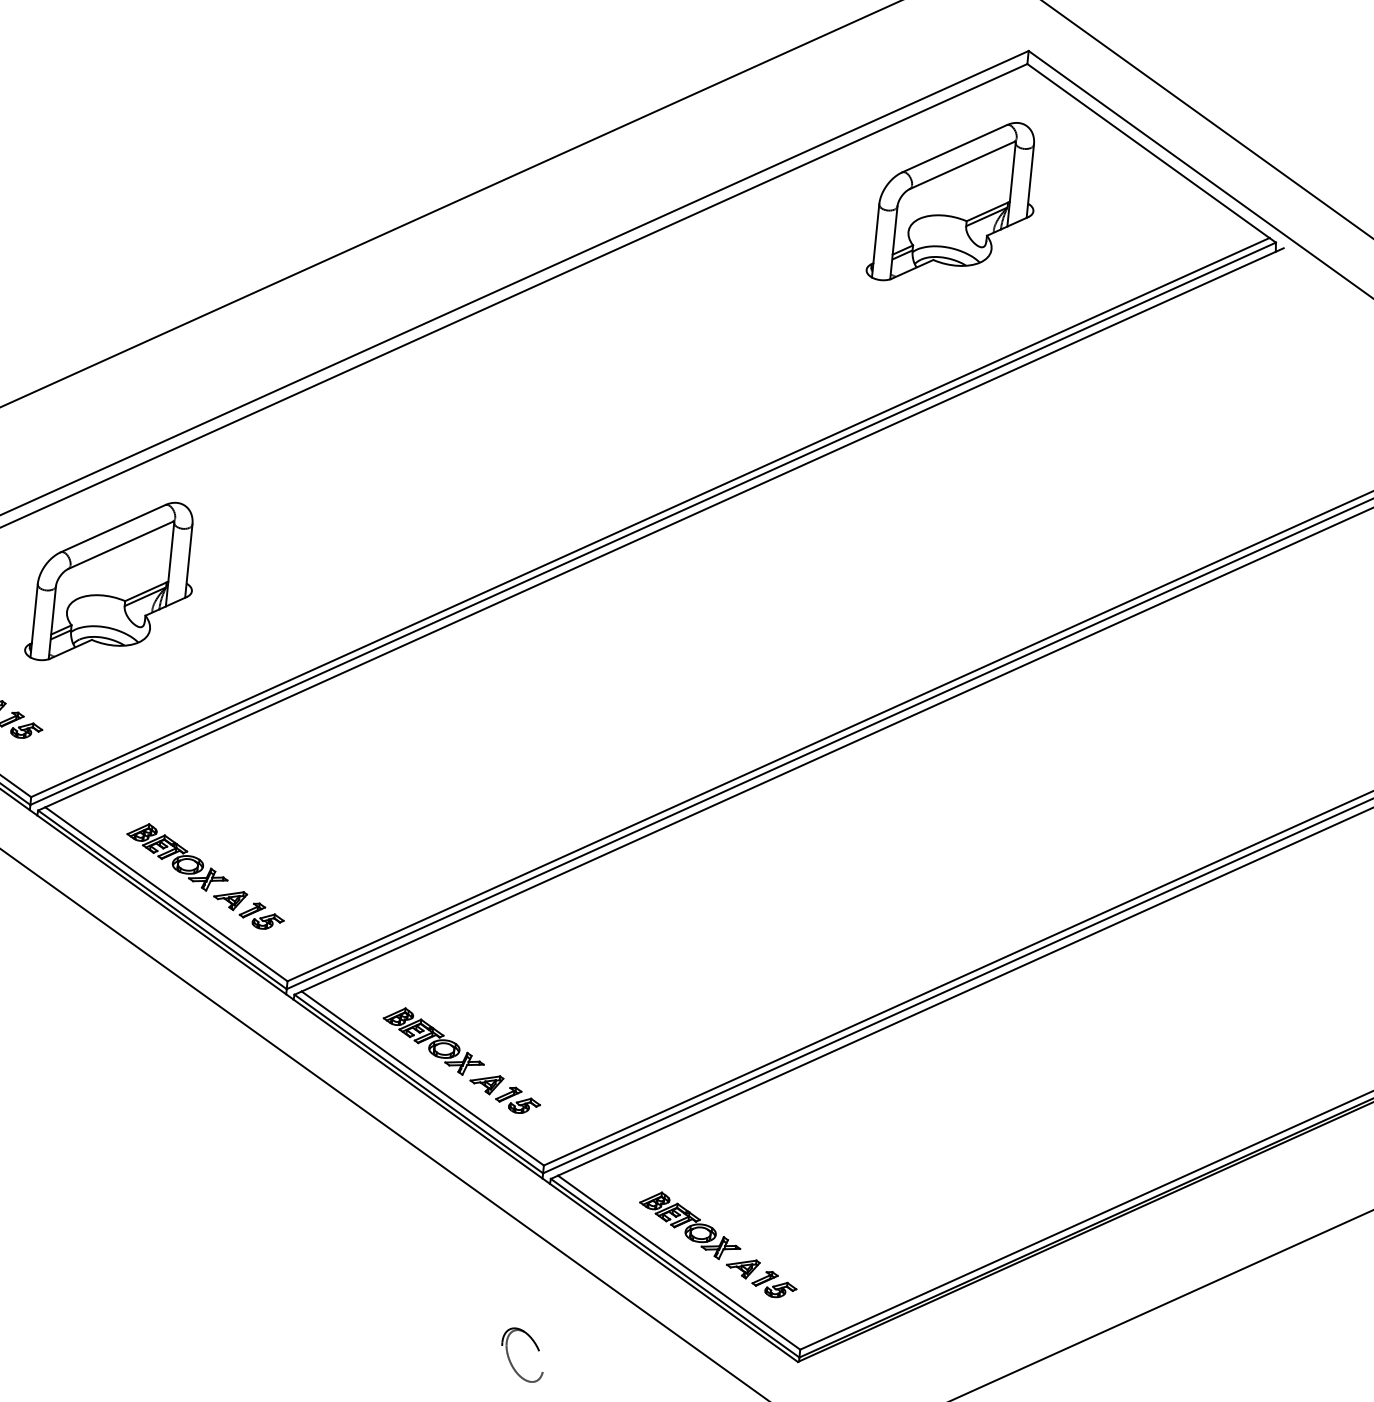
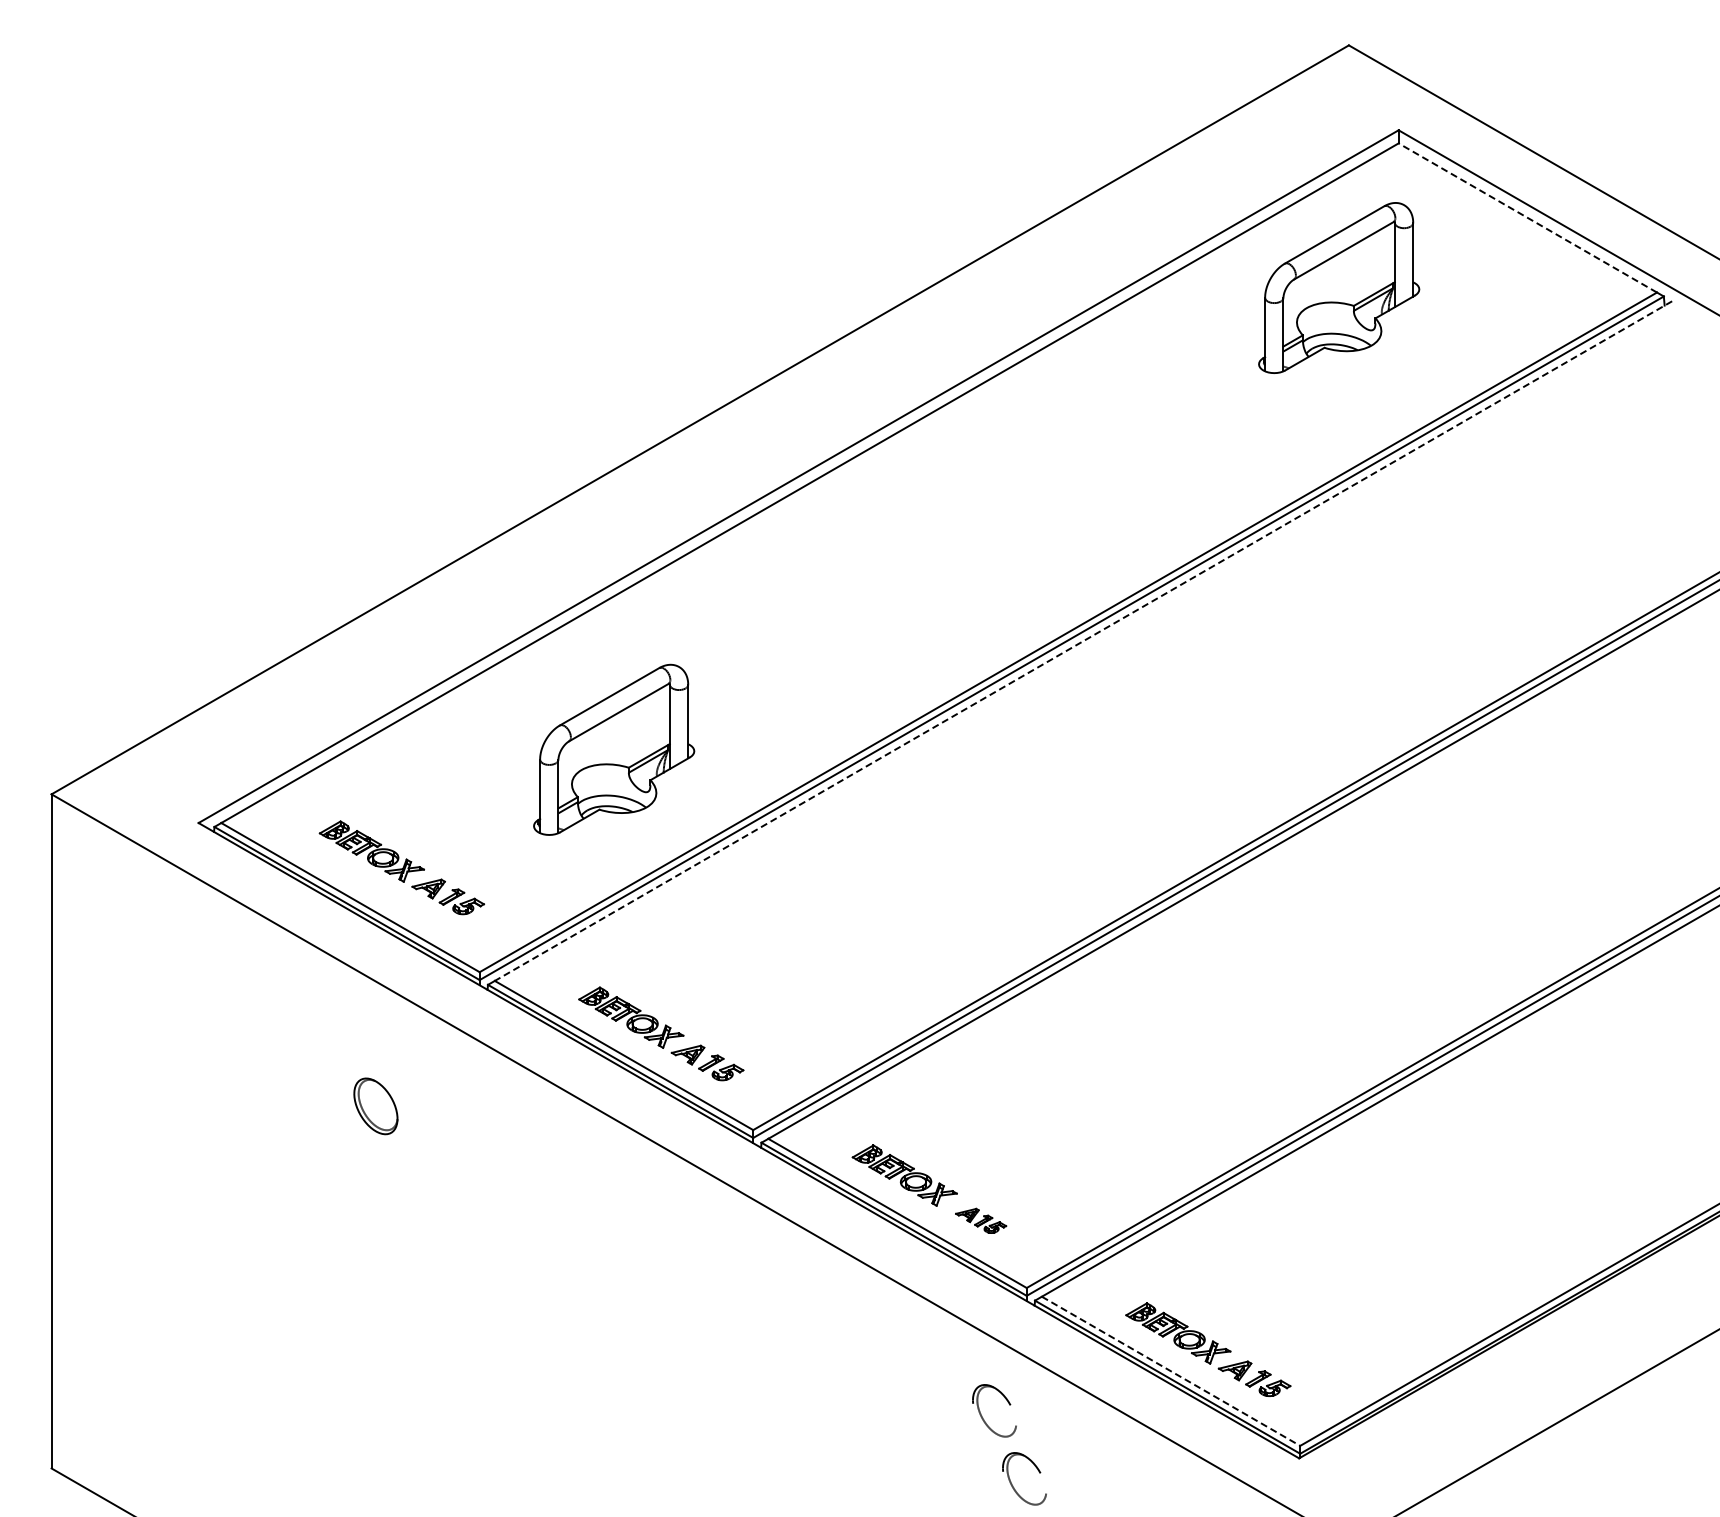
line: (1148, 150) -> (1527, 217), solid -> dashed
line: (664, 528) -> (1083, 641), solid -> dashed
part: (112, 581) -> (614, 749), moved
part: (504, 1093) -> (980, 1220), size x0.7
line: (679, 1262) -> (1171, 1371), solid -> dashed
part: (488, 1290) -> (983, 1417), added

